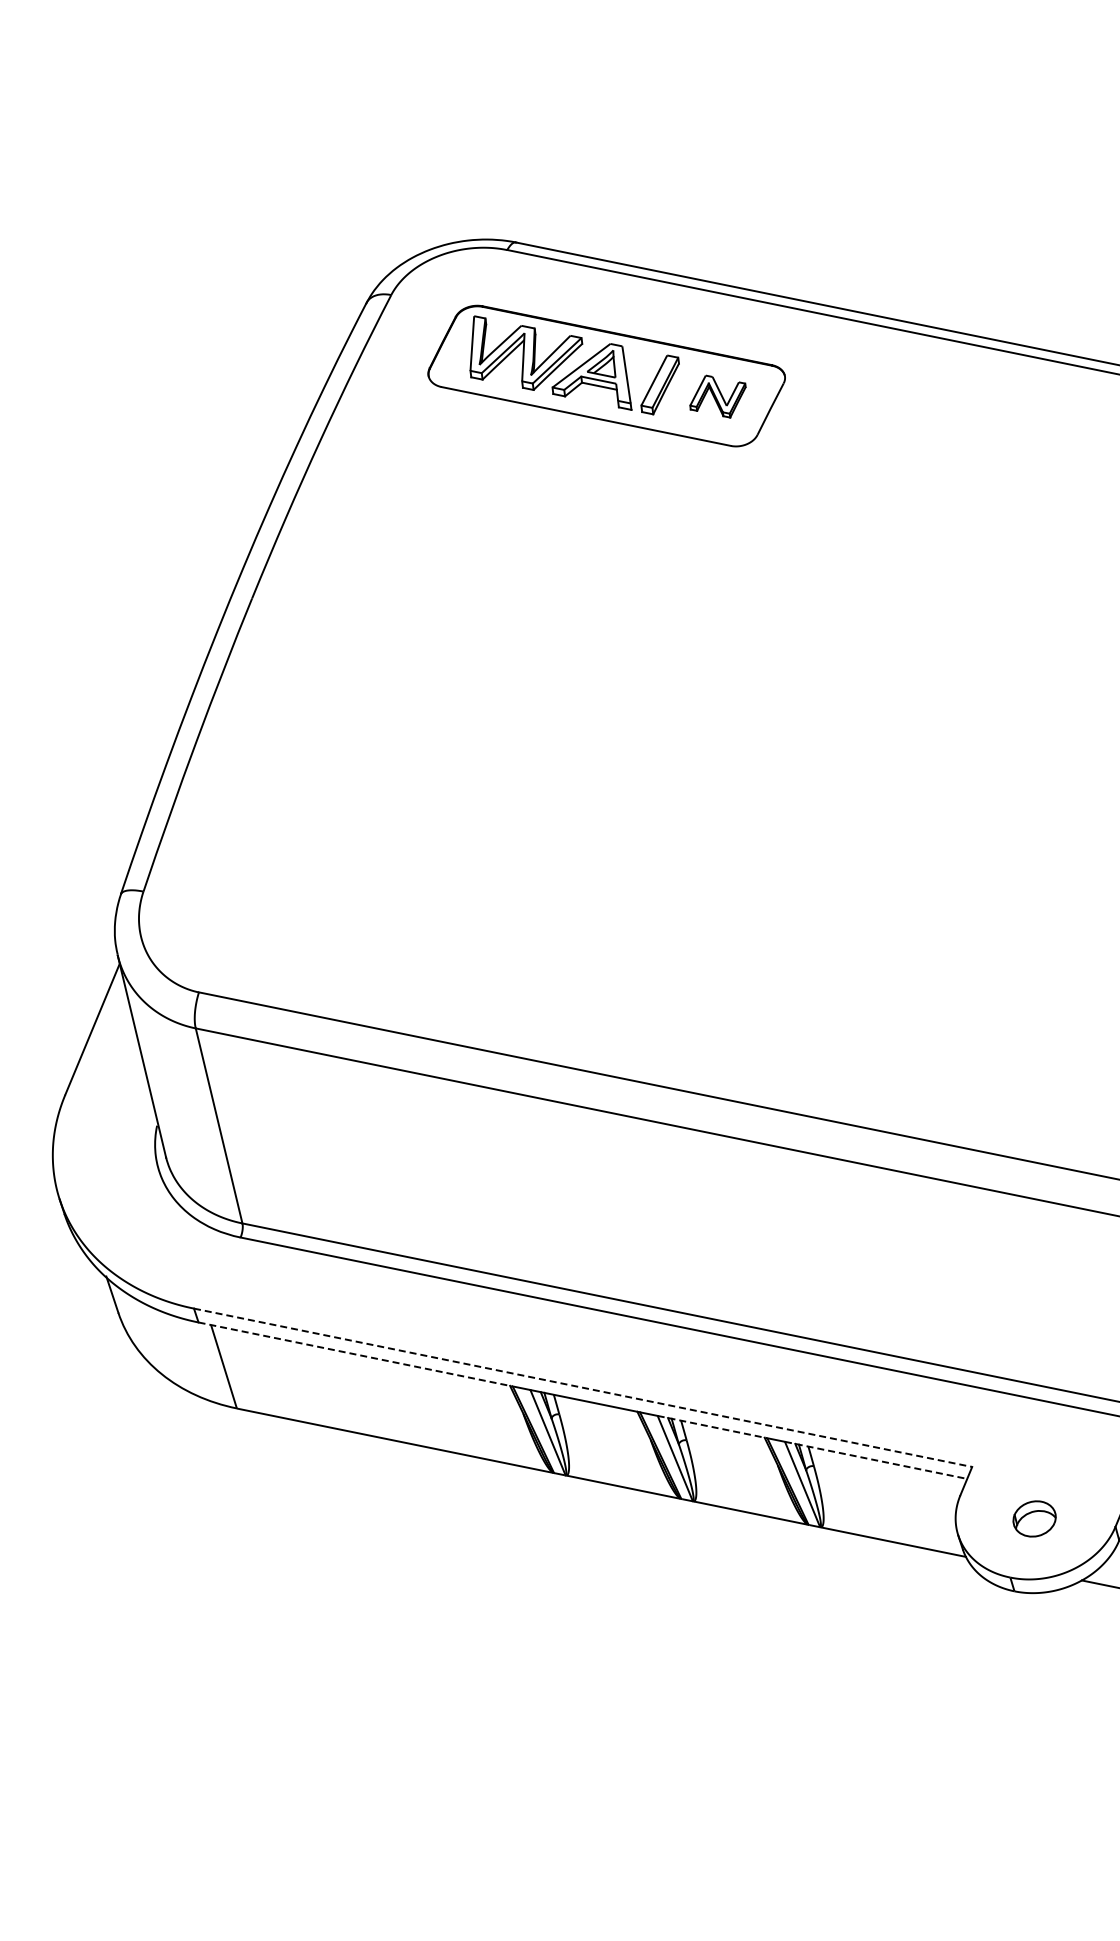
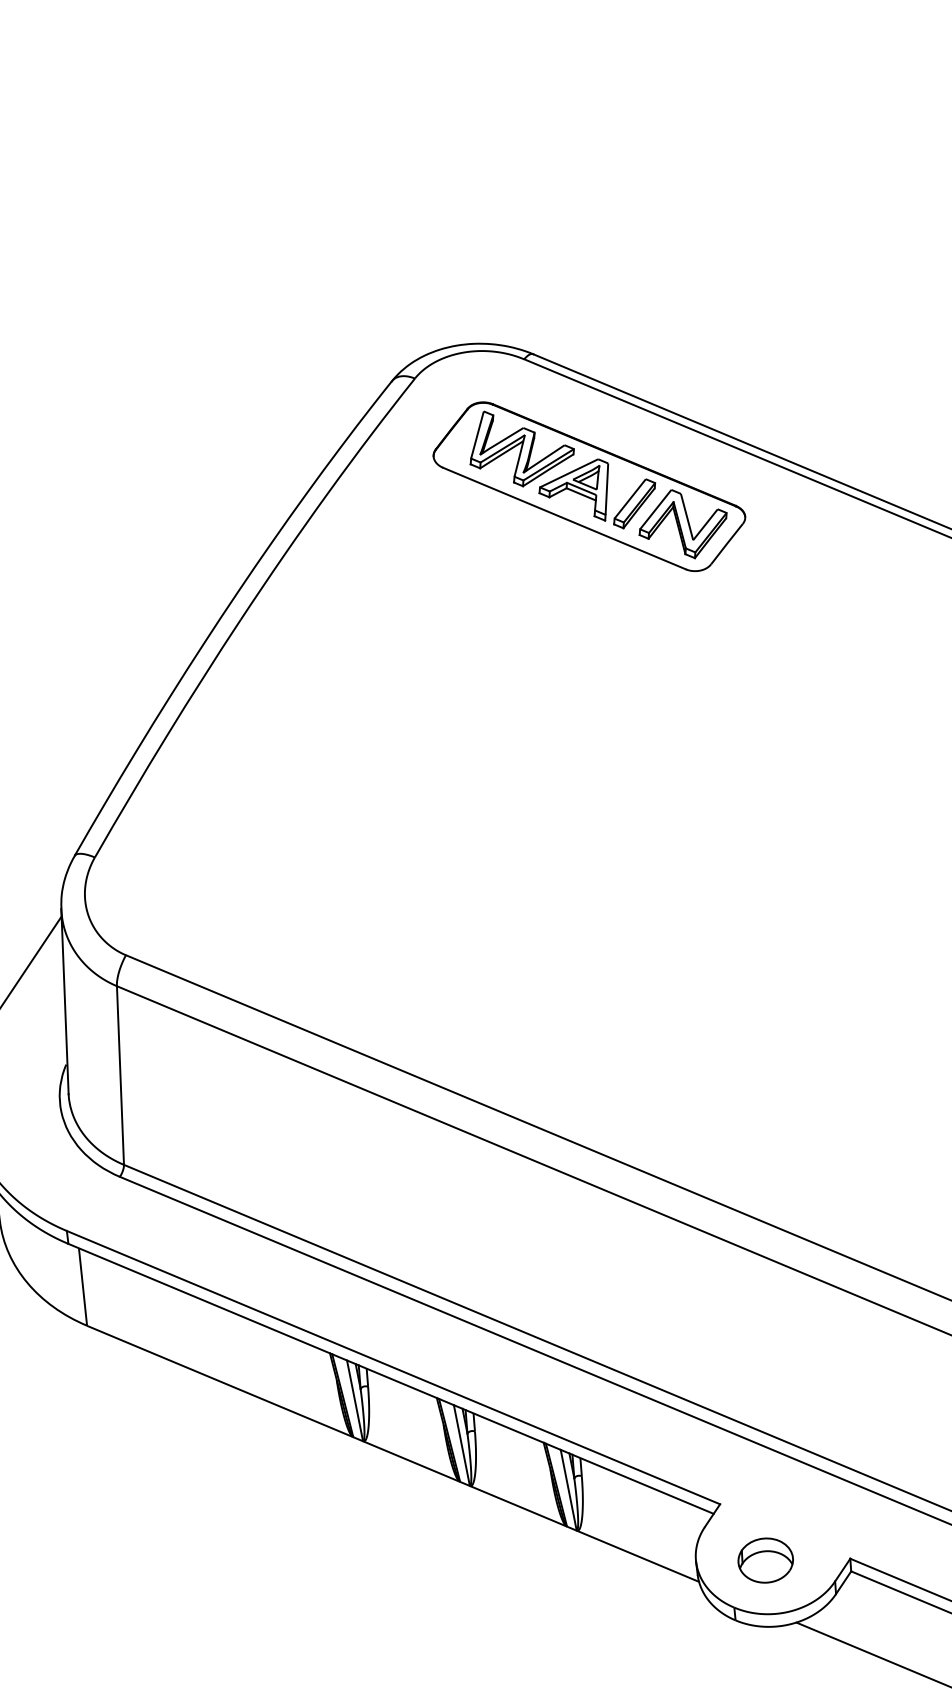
part: (717, 396) -> (682, 523), size x1.67
line: (356, 1354) -> (201, 1299), dashed -> solid
line: (583, 1387) -> (393, 1367), dashed -> solid
line: (712, 1427) -> (499, 1424), dashed -> solid
line: (876, 1460) -> (637, 1482), dashed -> solid
part: (1034, 1518) -> (765, 1560), size x1.43

